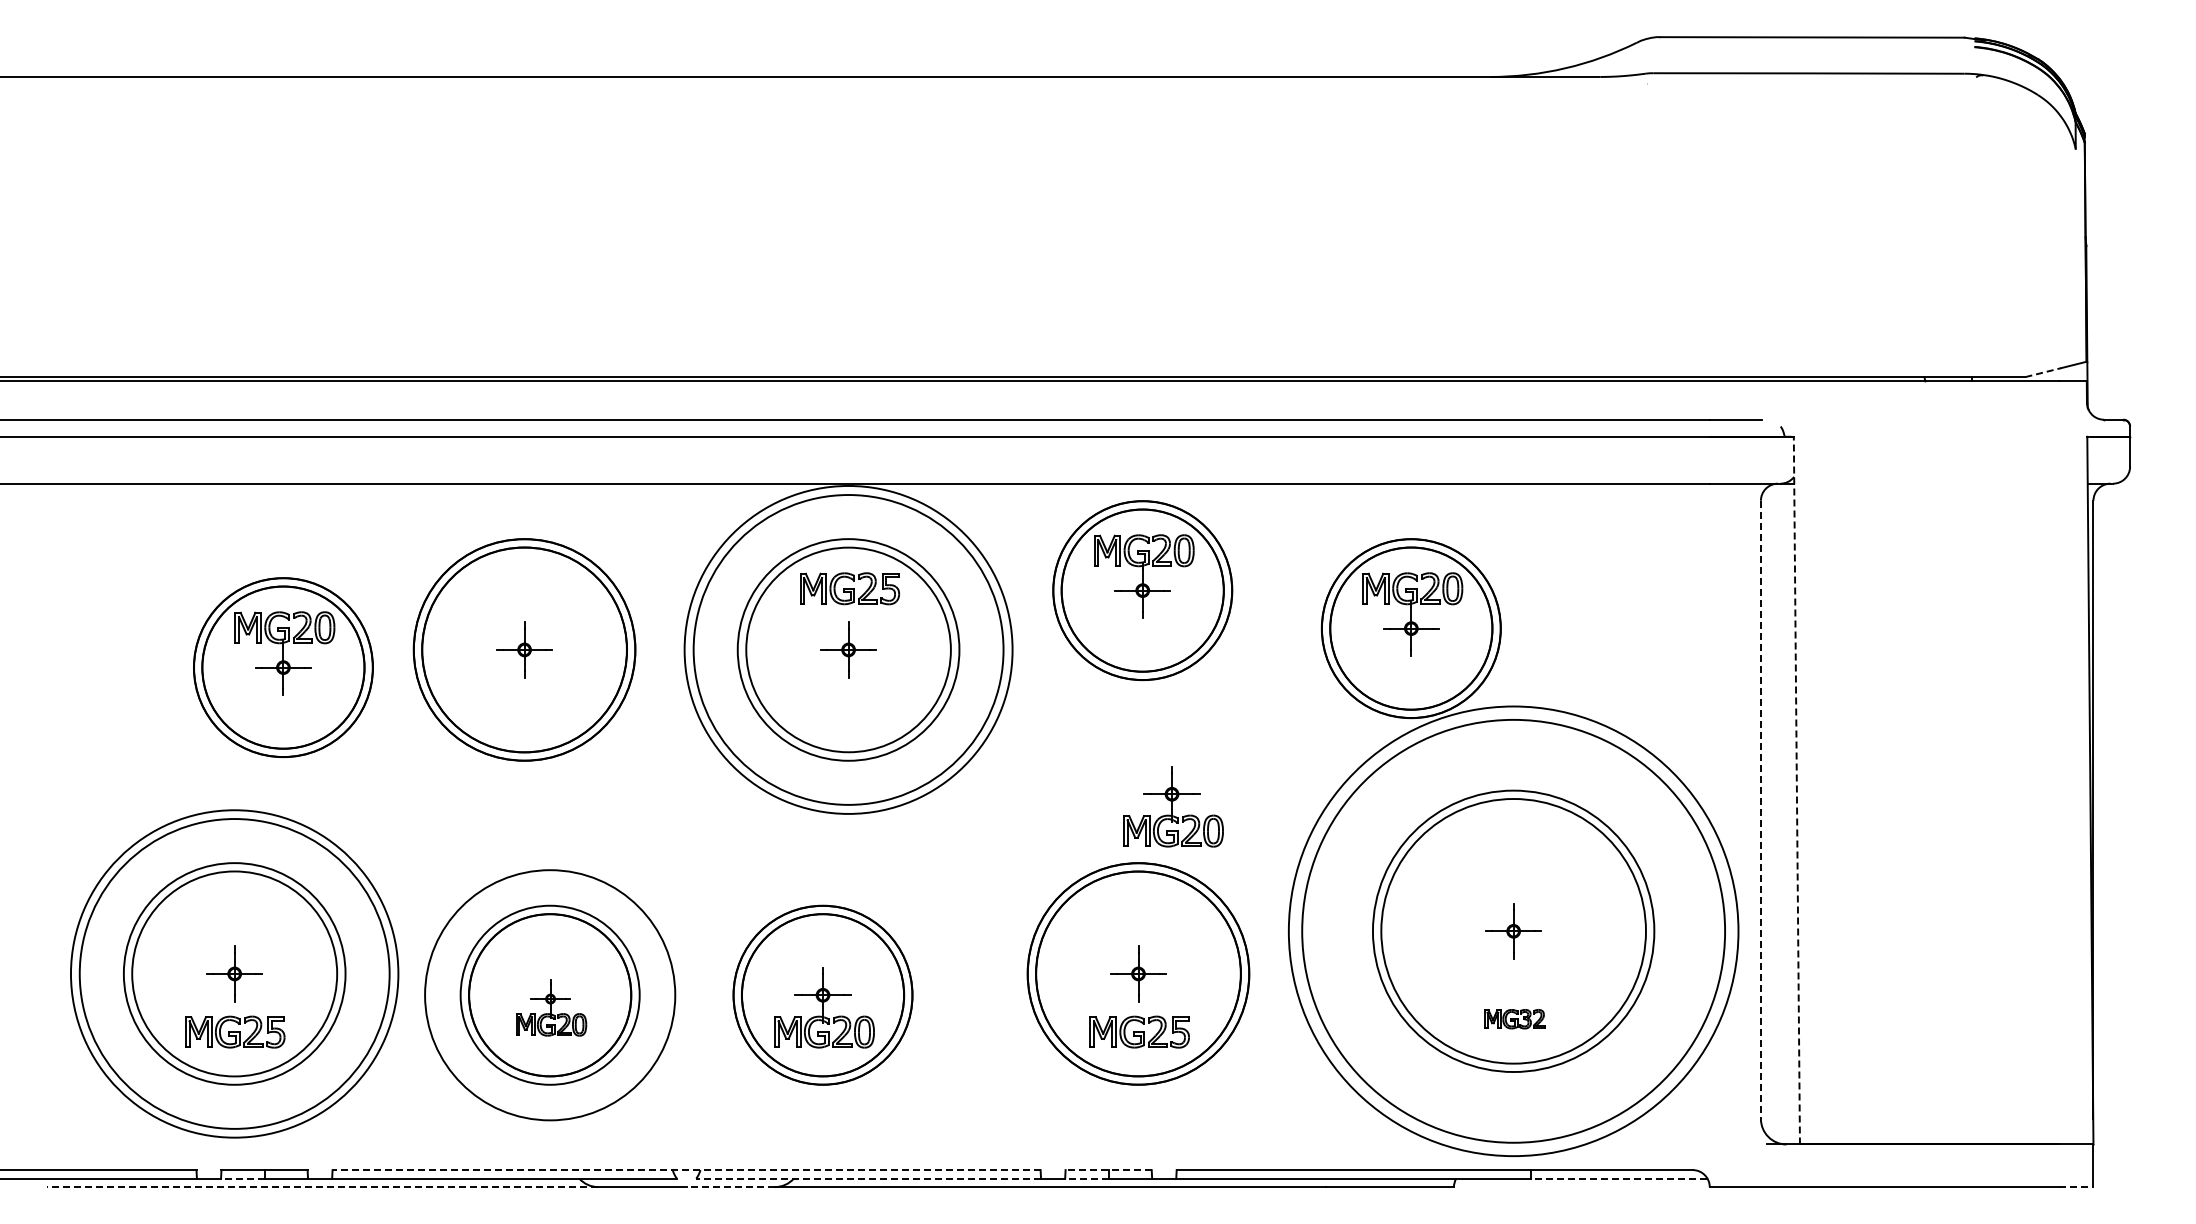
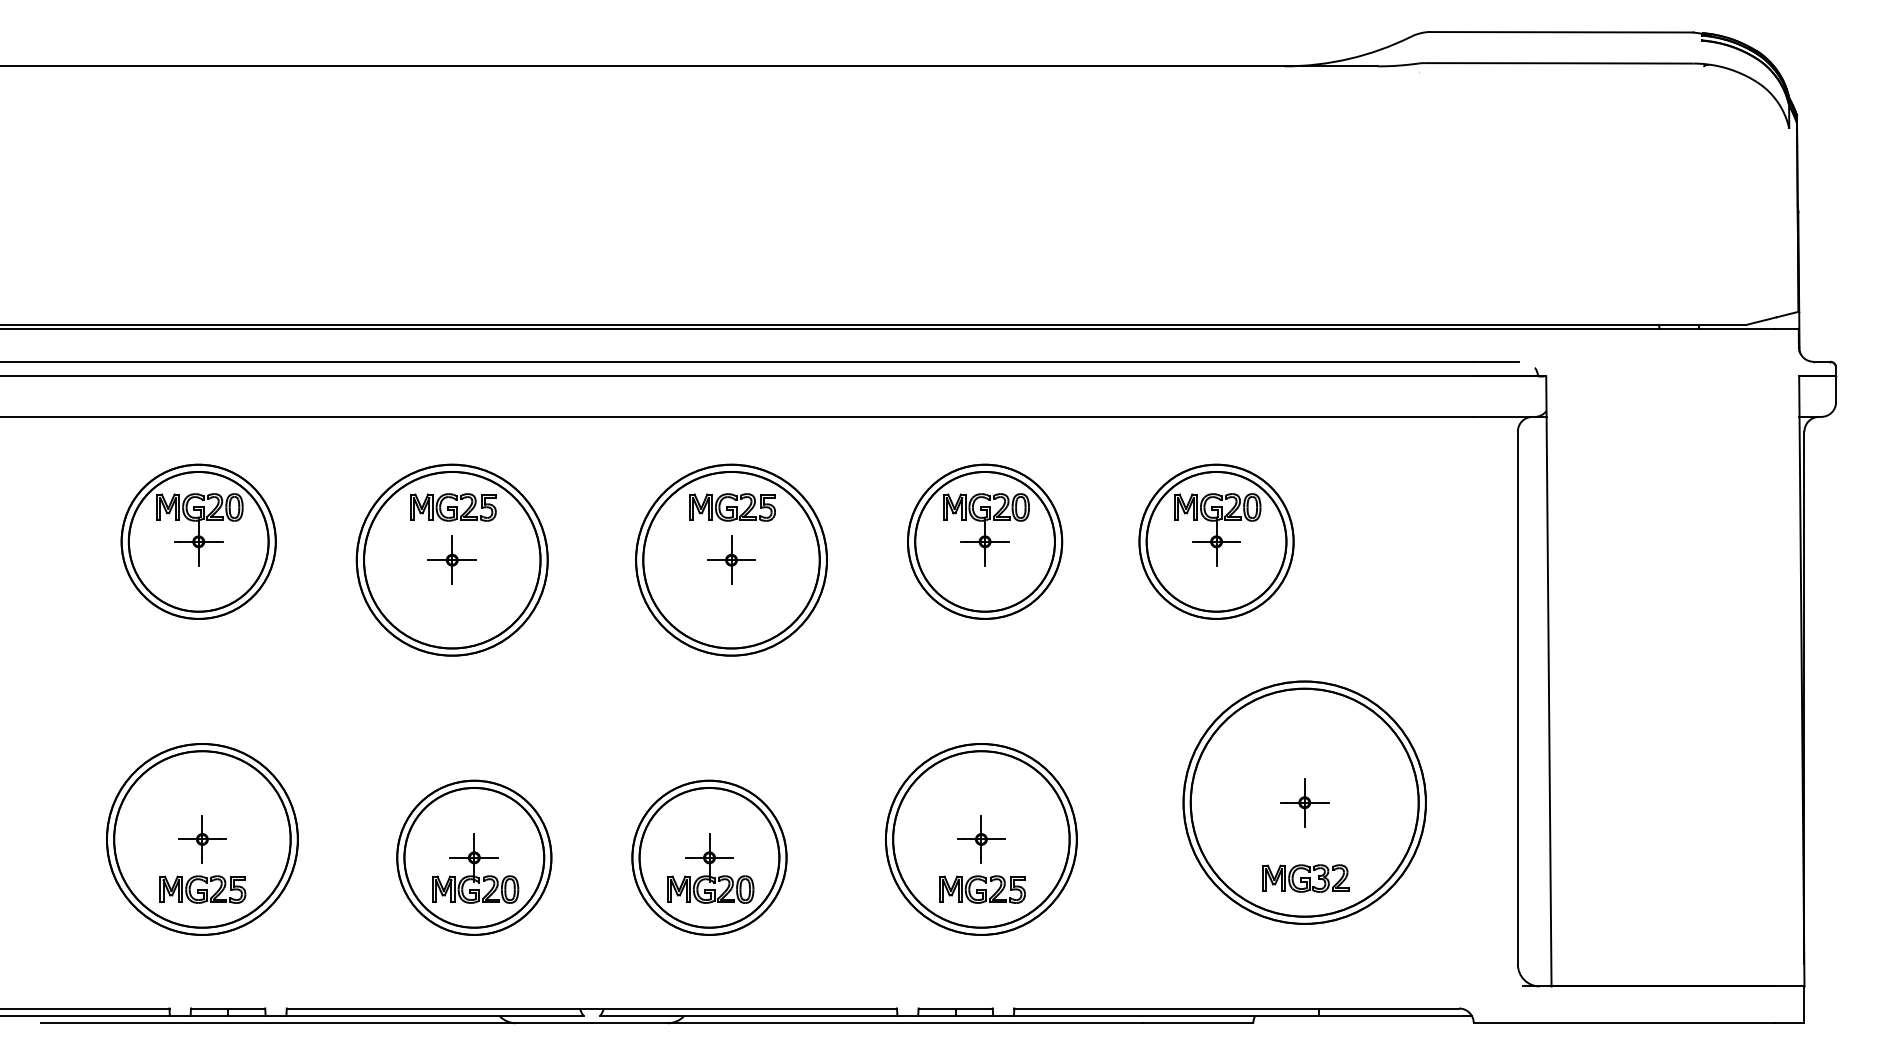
line: (2043, 372) -> (1761, 321), dashed -> solid
part: (525, 588) -> (453, 507), added
part: (1142, 590) -> (984, 541), moved
circle: (848, 649) -> (731, 559), size x0.62
circle: (848, 649) -> (731, 559), size x0.71
part: (283, 667) -> (198, 541), moved
line: (1796, 790) -> (1548, 681), dashed -> solid
part: (1173, 806) -> (1011, 695), removed
line: (1760, 810) -> (1517, 698), dashed -> solid
circle: (1513, 930) -> (1304, 802), size x0.62
circle: (1513, 931) -> (1304, 802), size x0.62
circle: (234, 973) -> (202, 839), size x0.62
circle: (234, 973) -> (202, 839), size x0.71
circle: (549, 994) -> (473, 857), size x0.71
part: (551, 1007) -> (475, 868), size x1.43
part: (1514, 1018) -> (1305, 877), size x1.67
line: (686, 1170) -> (591, 1008), dashed -> solid
line: (1108, 1170) -> (955, 1008), dashed -> solid
line: (242, 1178) -> (209, 1015), dashed -> solid
line: (868, 1178) -> (748, 1015), dashed -> solid
line: (1086, 1178) -> (936, 1015), dashed -> solid
line: (1618, 1178) -> (1395, 1015), dashed -> solid
line: (322, 1187) -> (278, 1023), dashed -> solid
line: (730, 1187) -> (629, 1023), dashed -> solid
line: (2076, 1187) -> (1789, 1023), dashed -> solid

